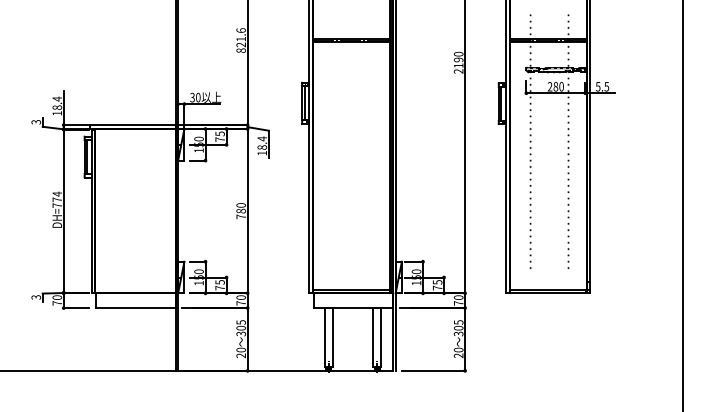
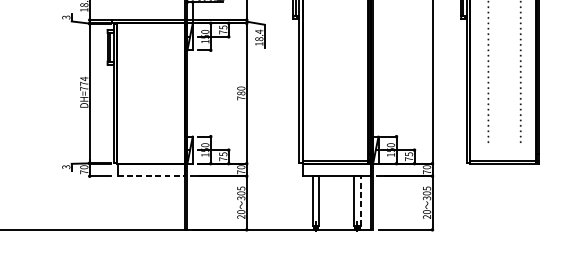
line: (135, 308) -> (151, 176), solid -> dashed
line: (381, 336) -> (361, 200), solid -> dashed

